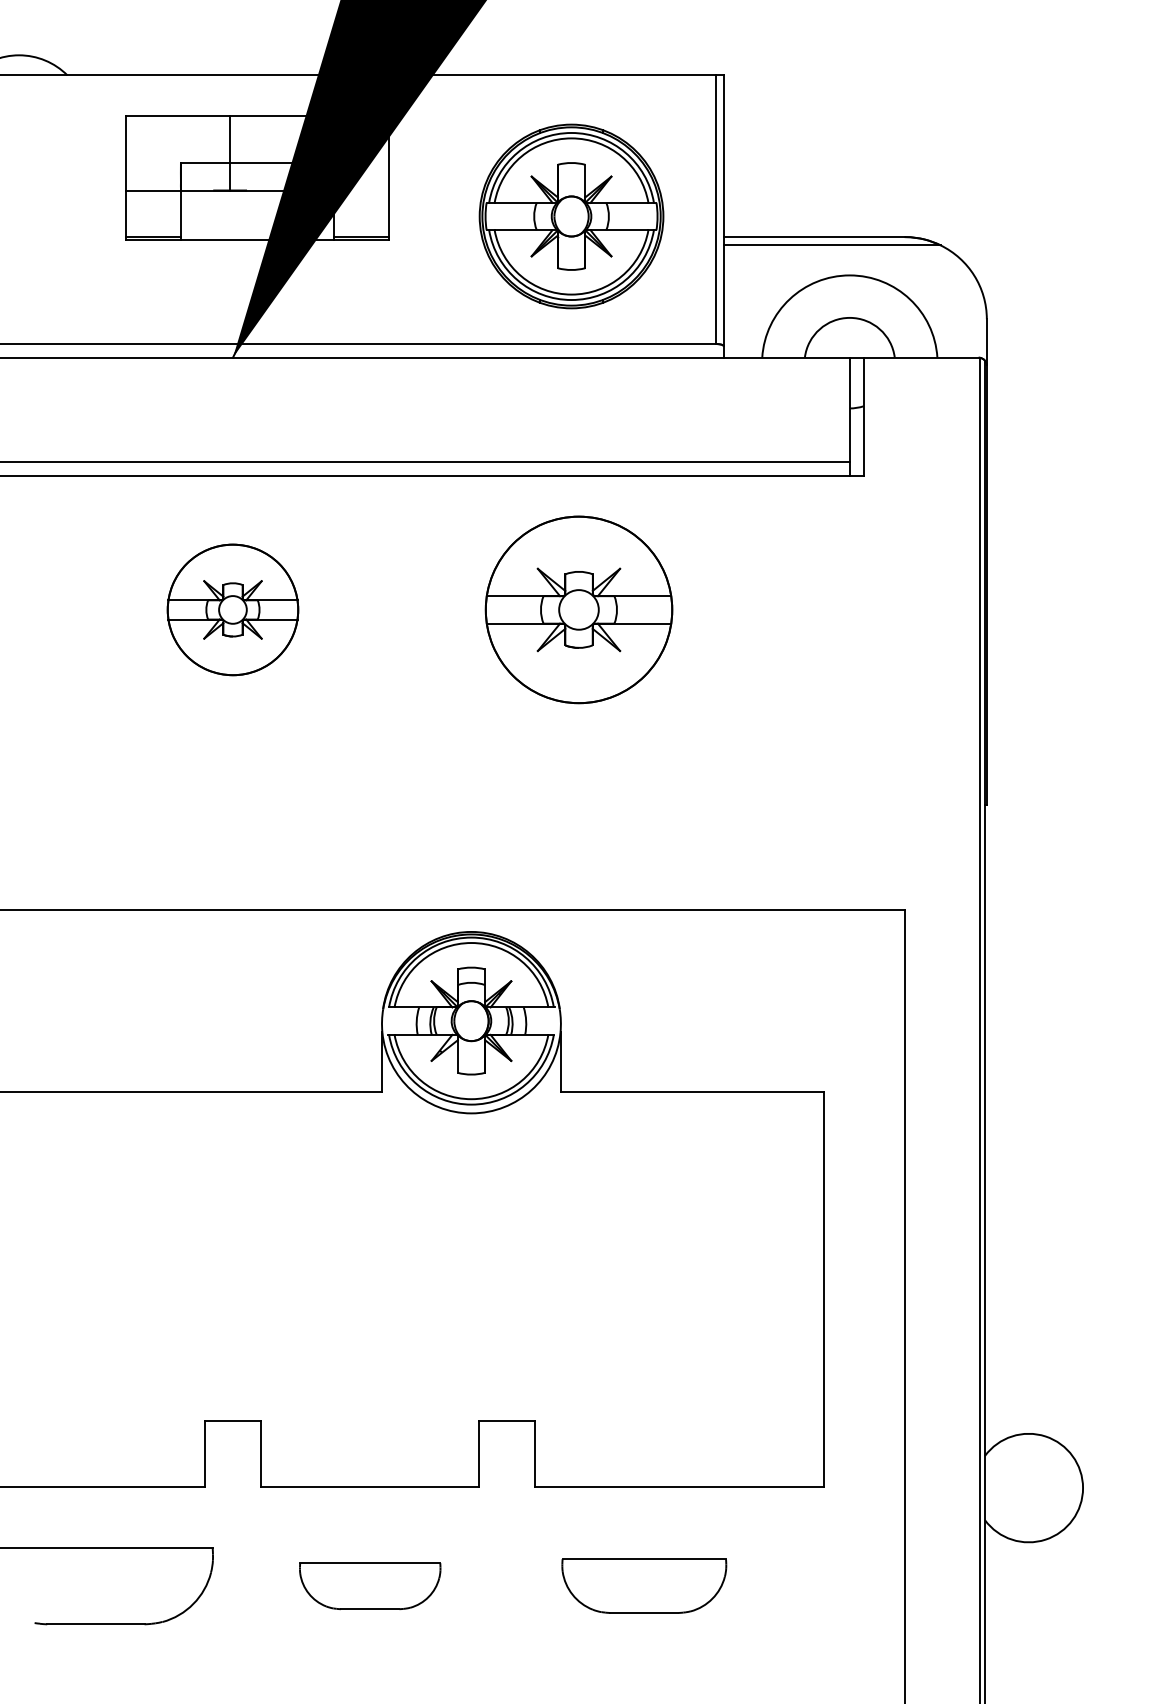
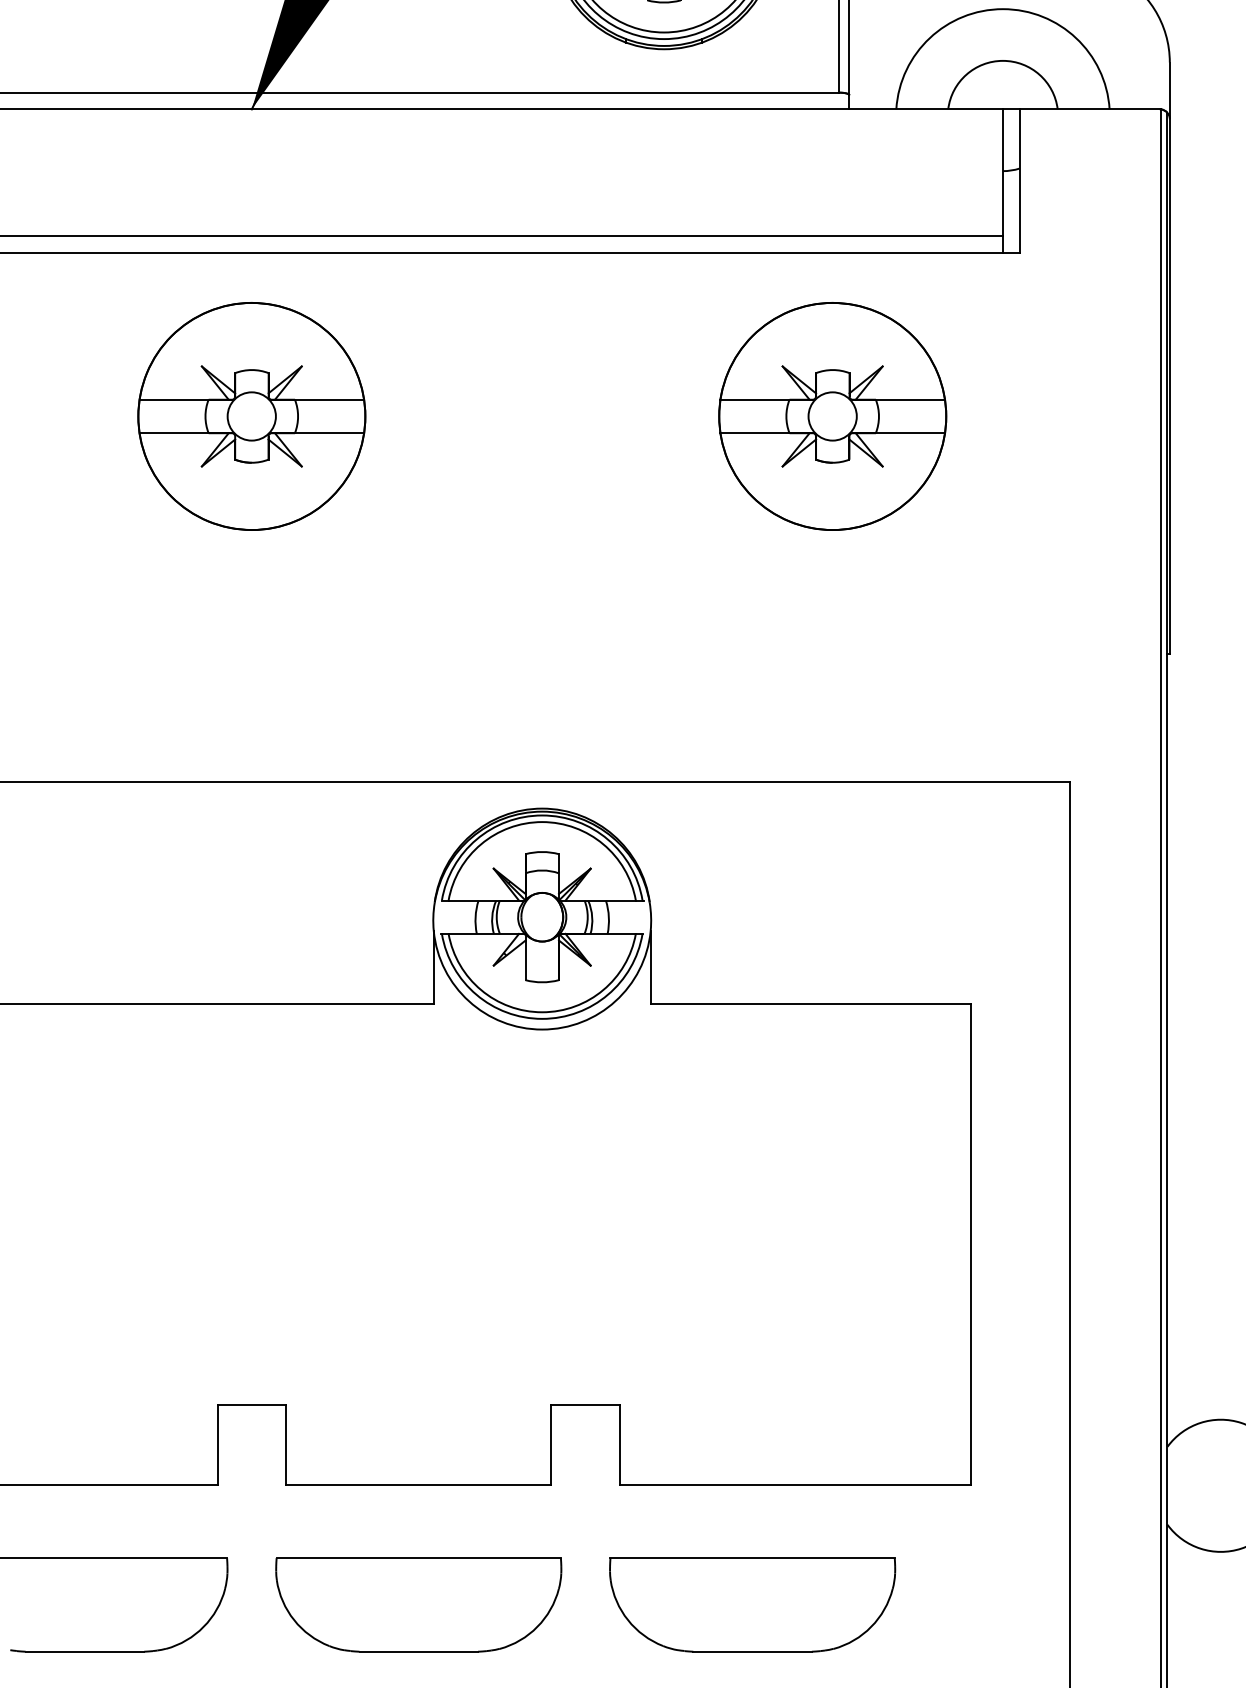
part: (232, 609) -> (251, 415), size x1.43
part: (578, 609) -> (832, 415), moved
part: (370, 1586) -> (419, 1605), size x1.67
part: (644, 1586) -> (752, 1605), size x1.43

